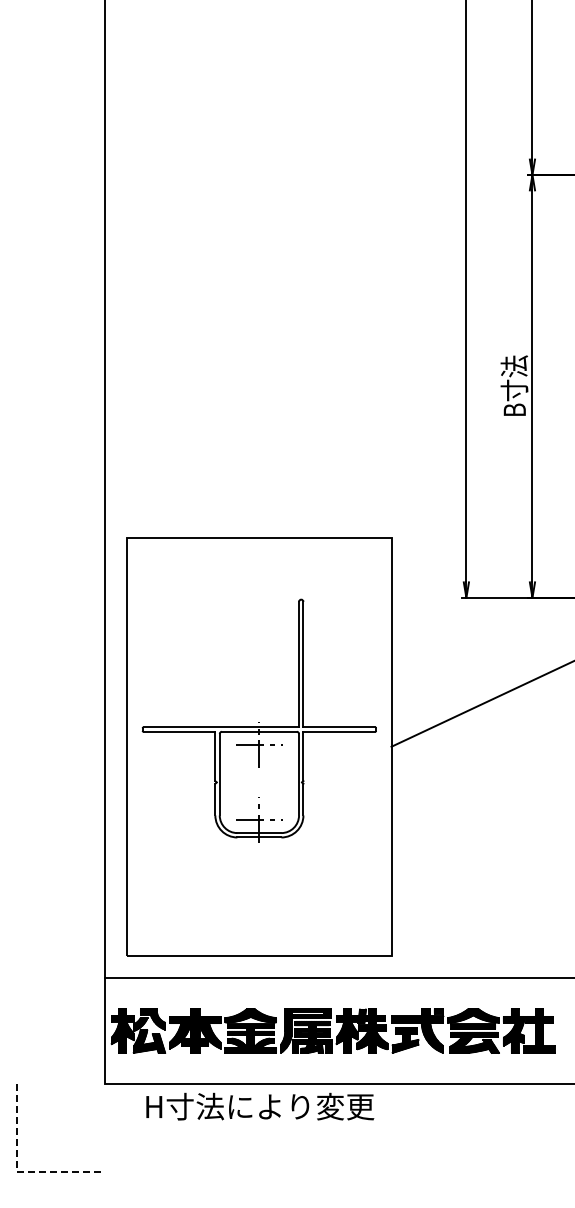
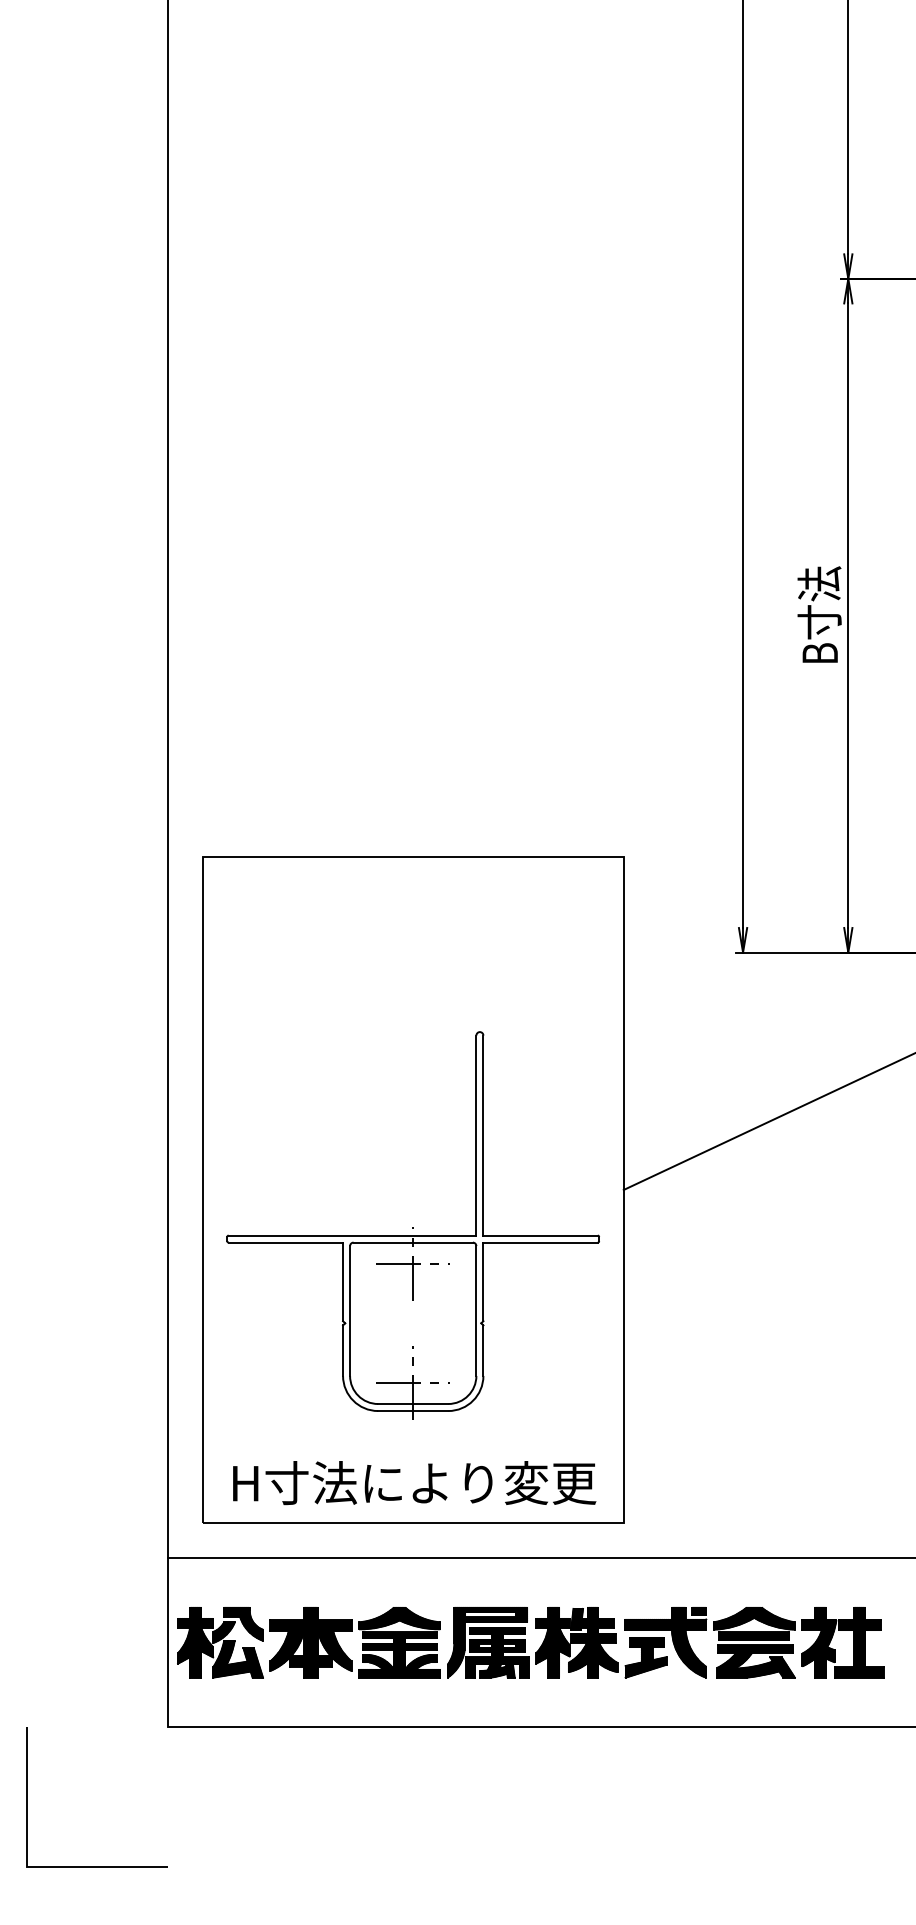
part: (258, 720) -> (411, 1224), moved
text: (260, 1106) -> (414, 1482), moved
line: (17, 1171) -> (27, 1866), dashed -> solid

